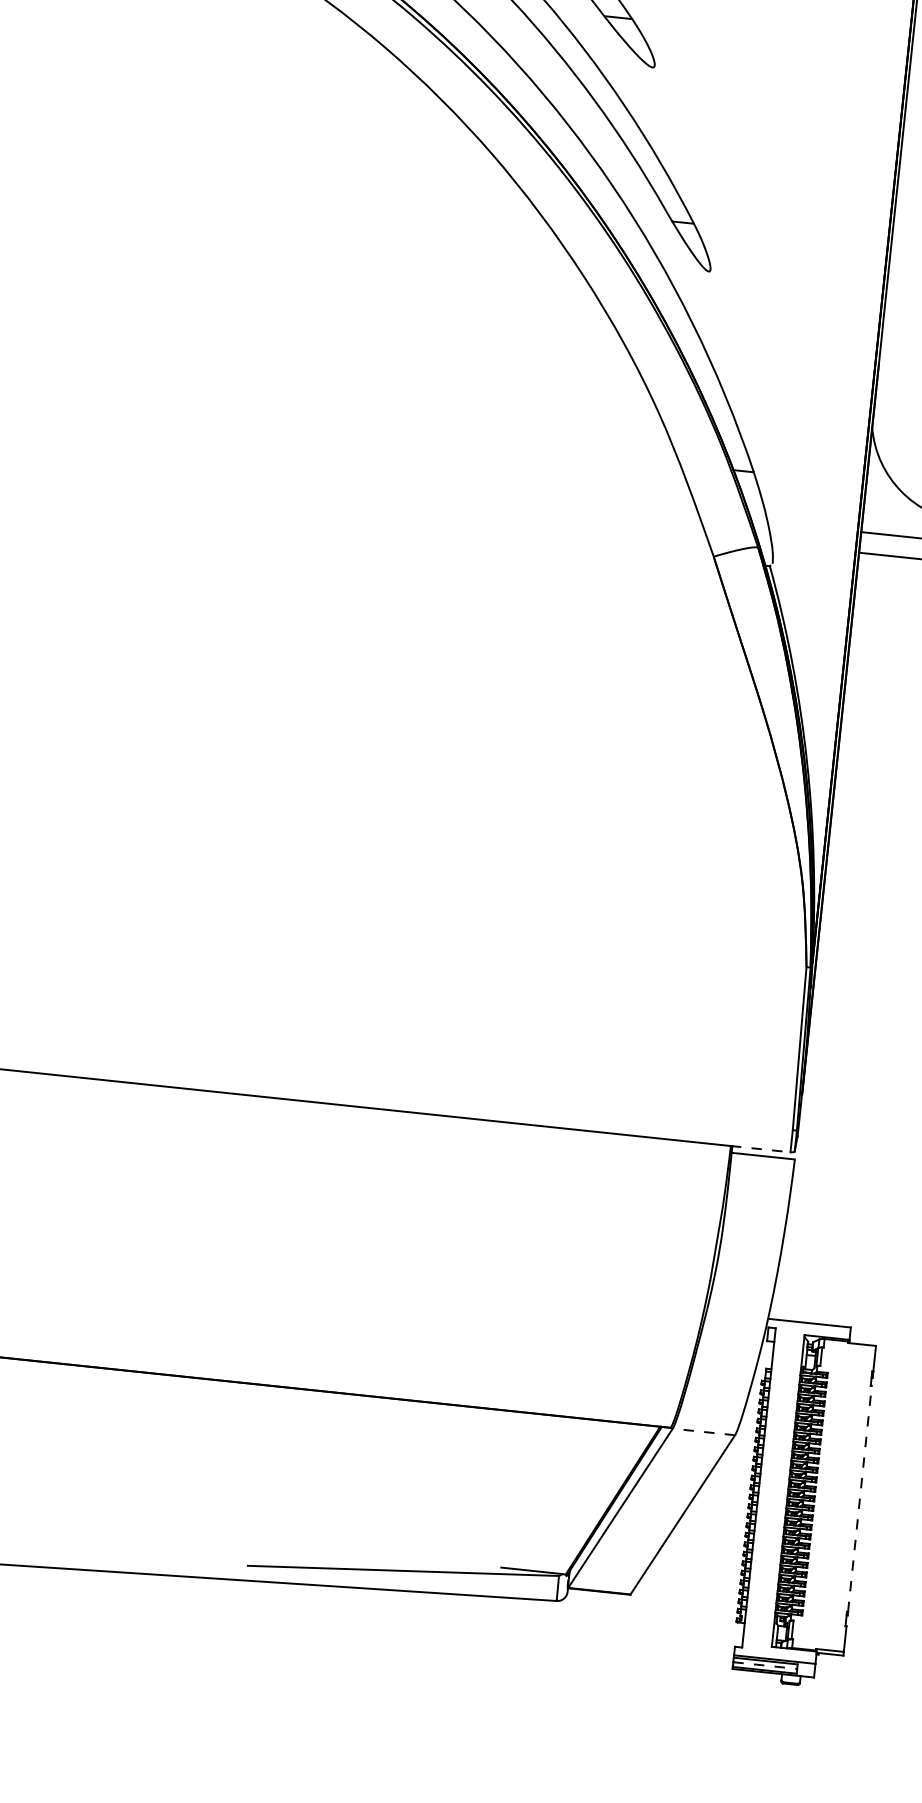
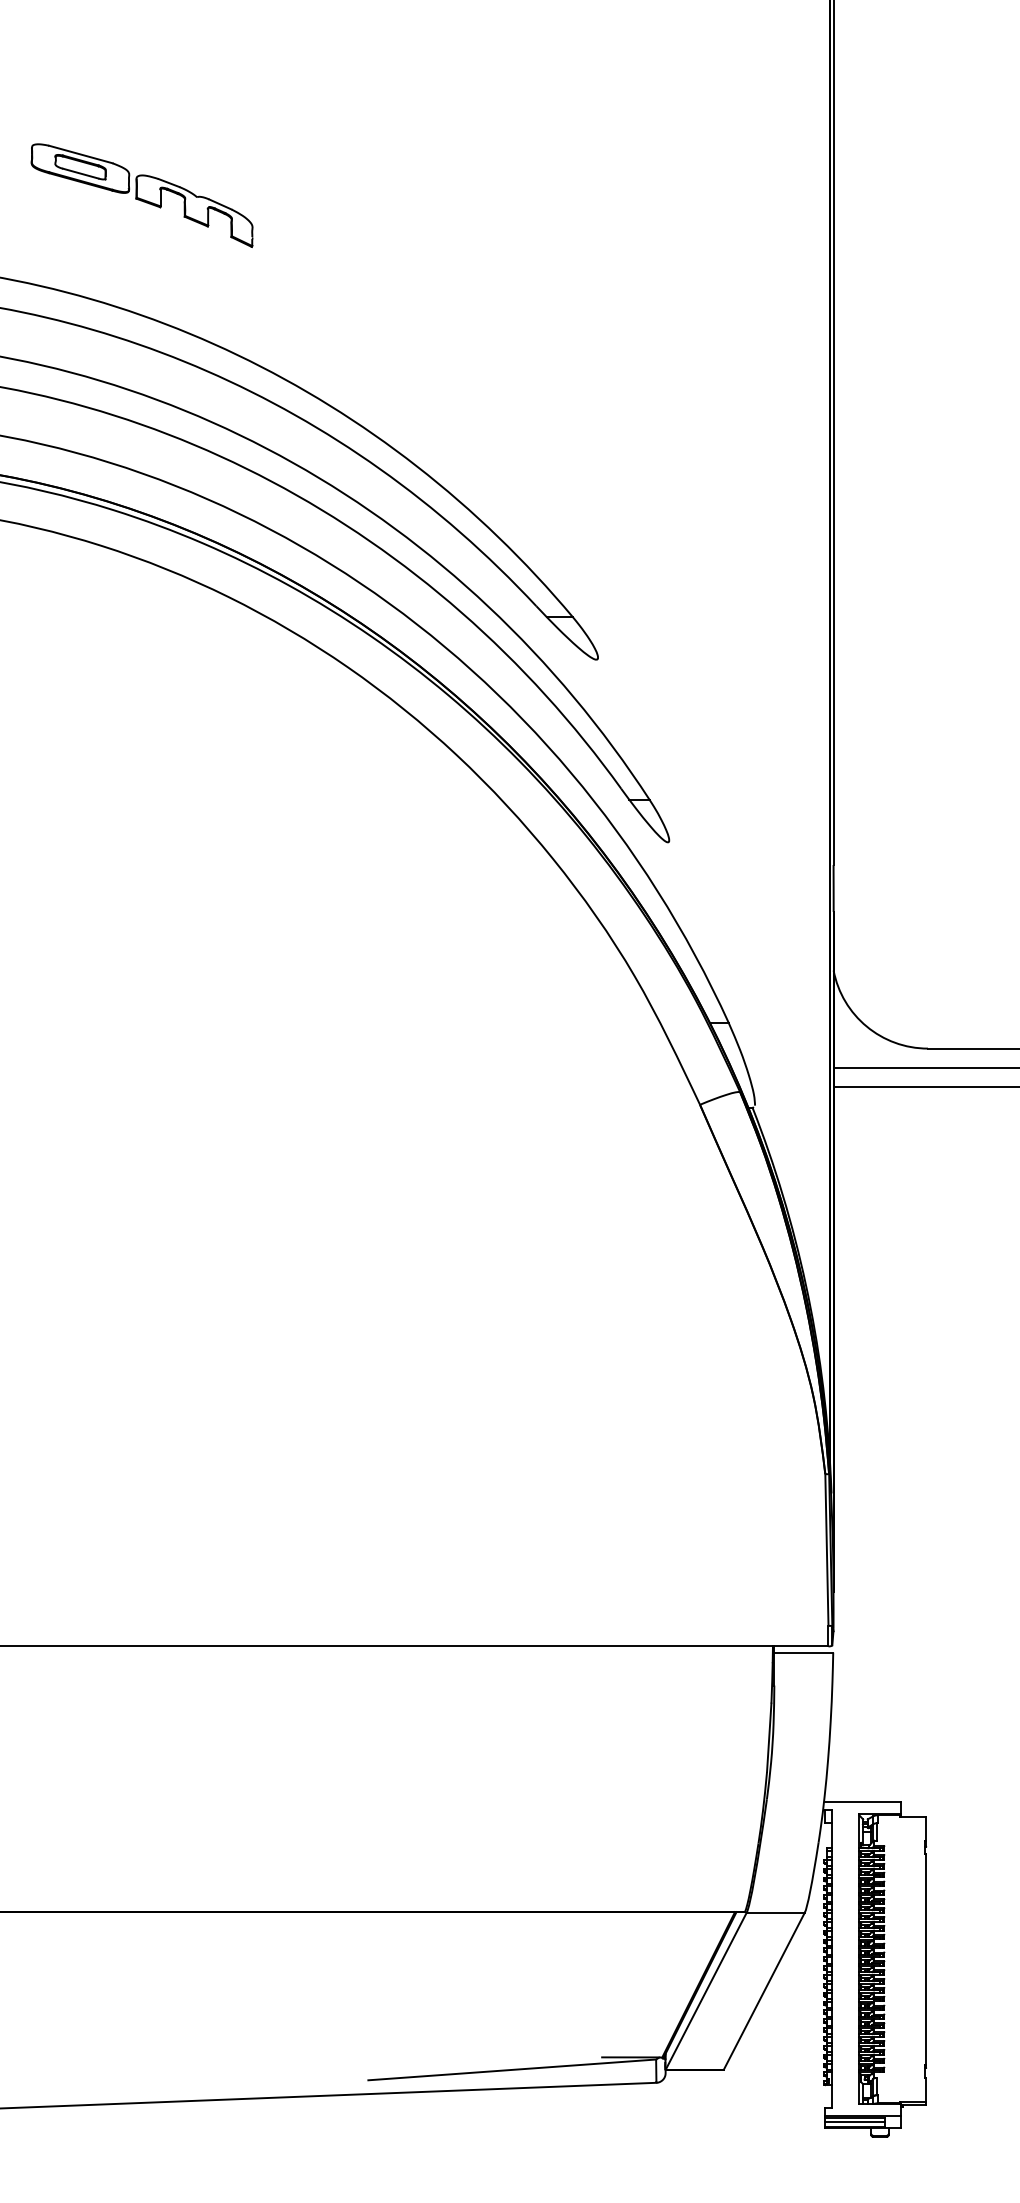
line: (760, 1149) -> (800, 1646), dashed -> solid
line: (703, 1431) -> (775, 1912), dashed -> solid
line: (860, 1498) -> (926, 1958), dashed -> solid
line: (765, 1666) -> (855, 2122), dashed -> solid

